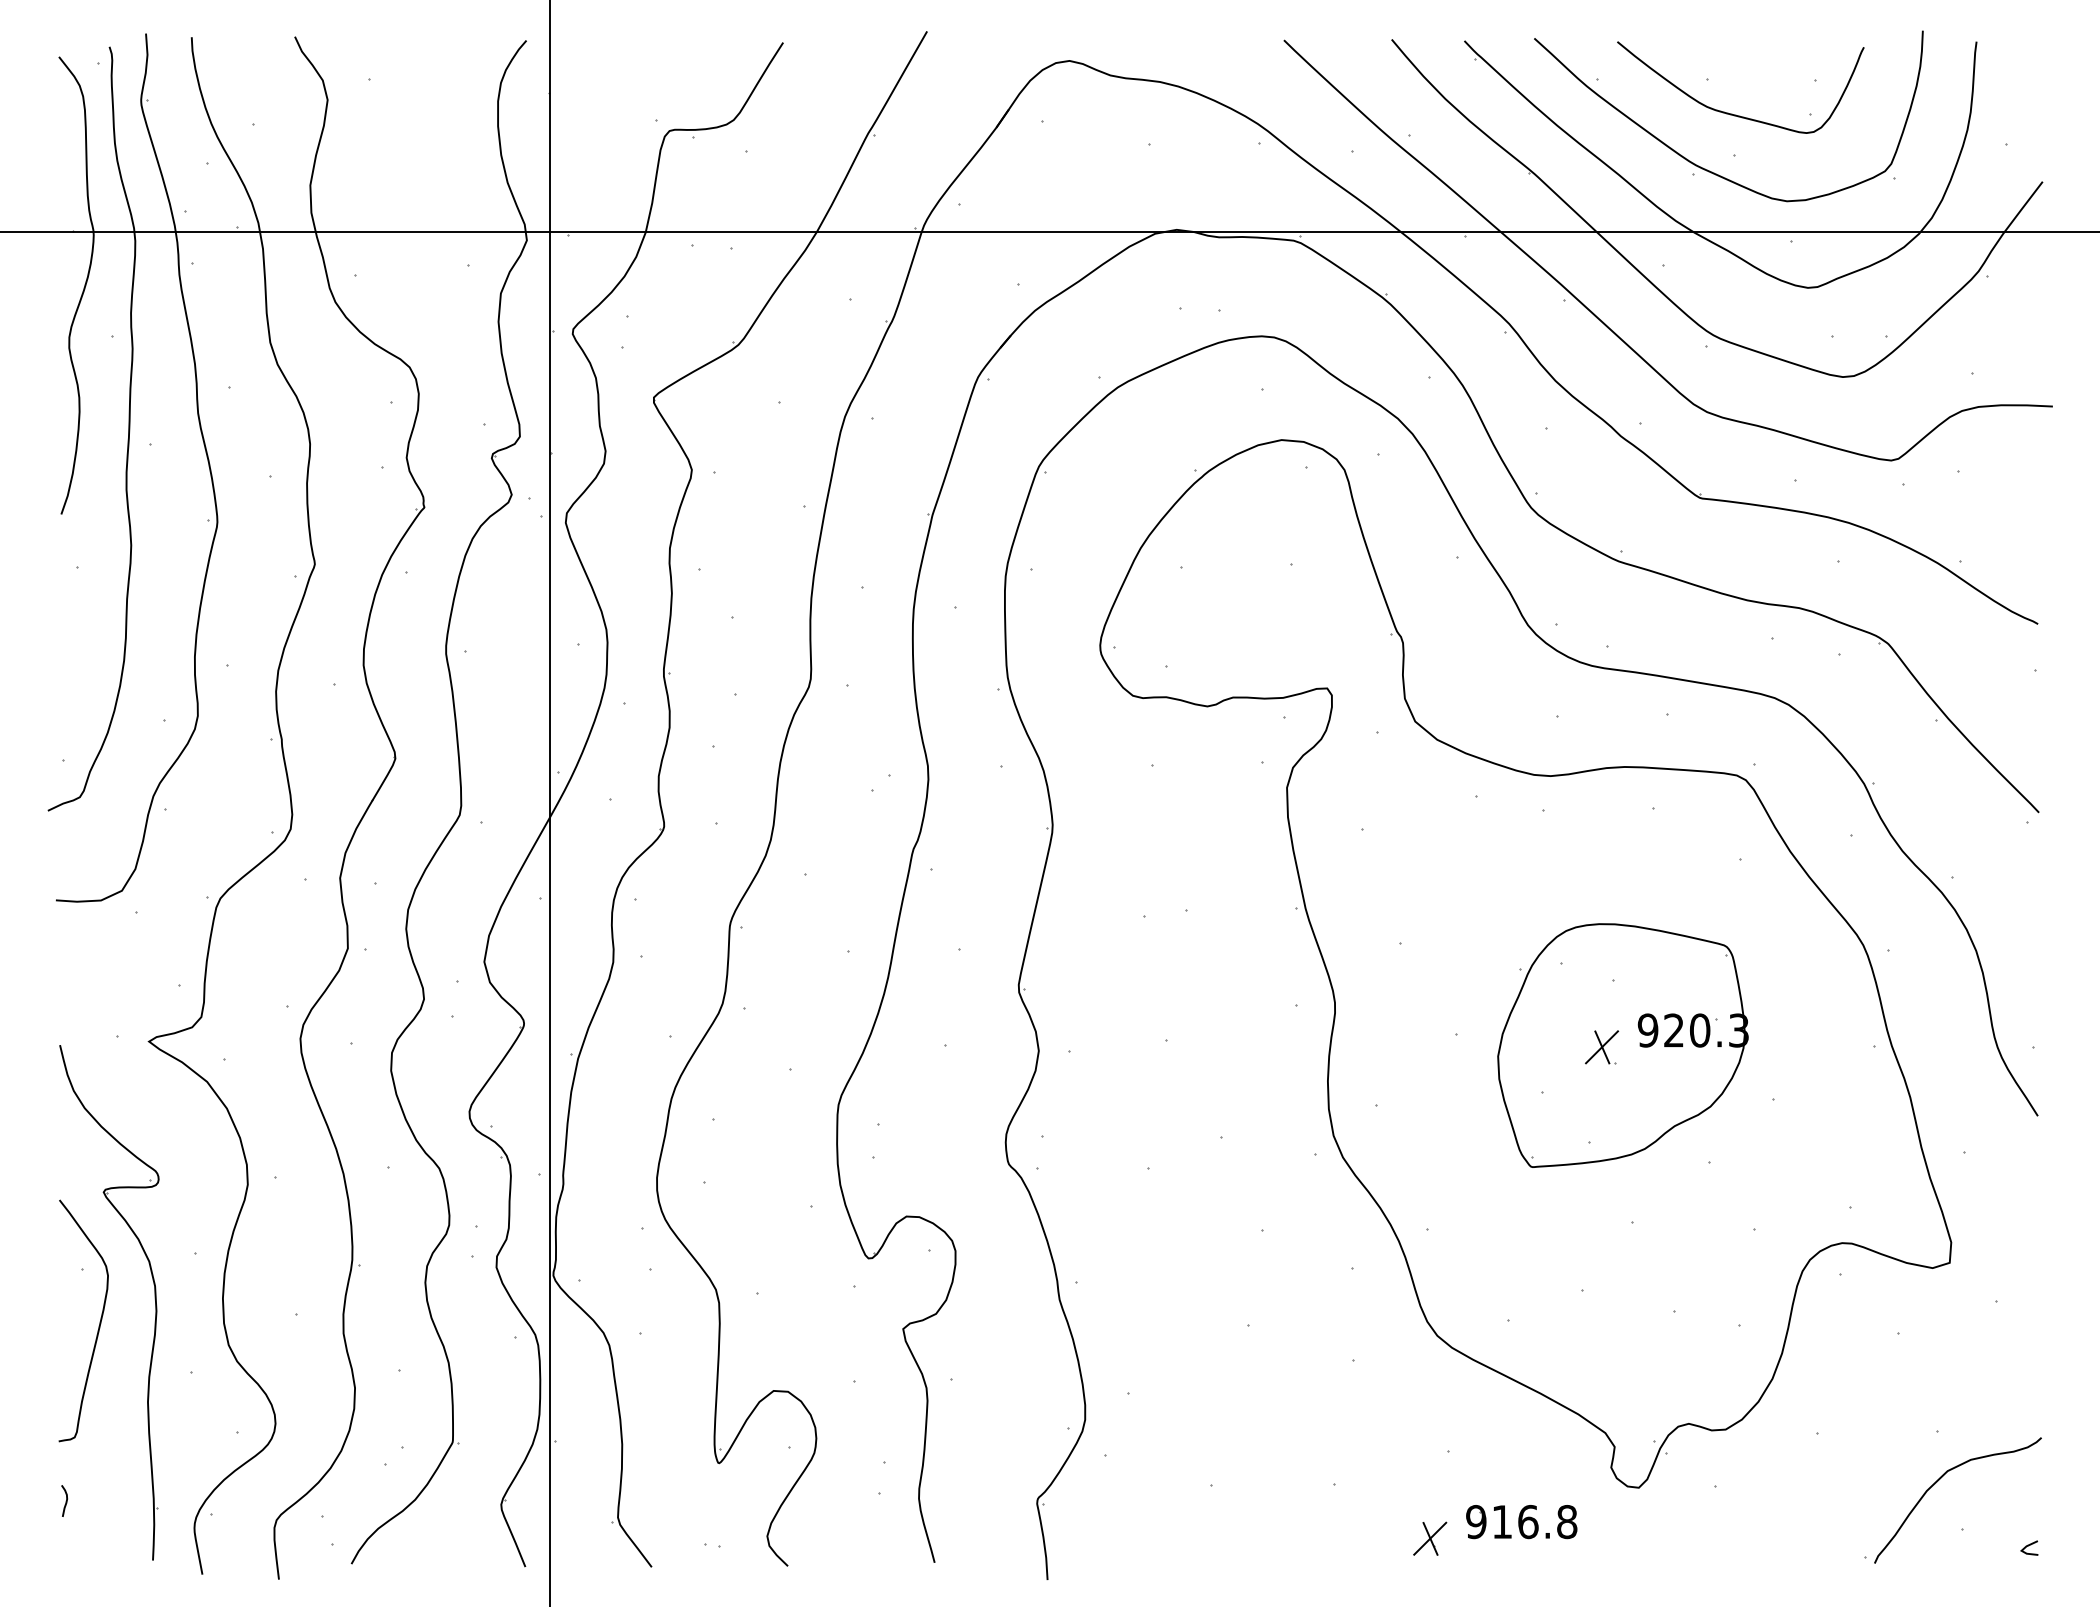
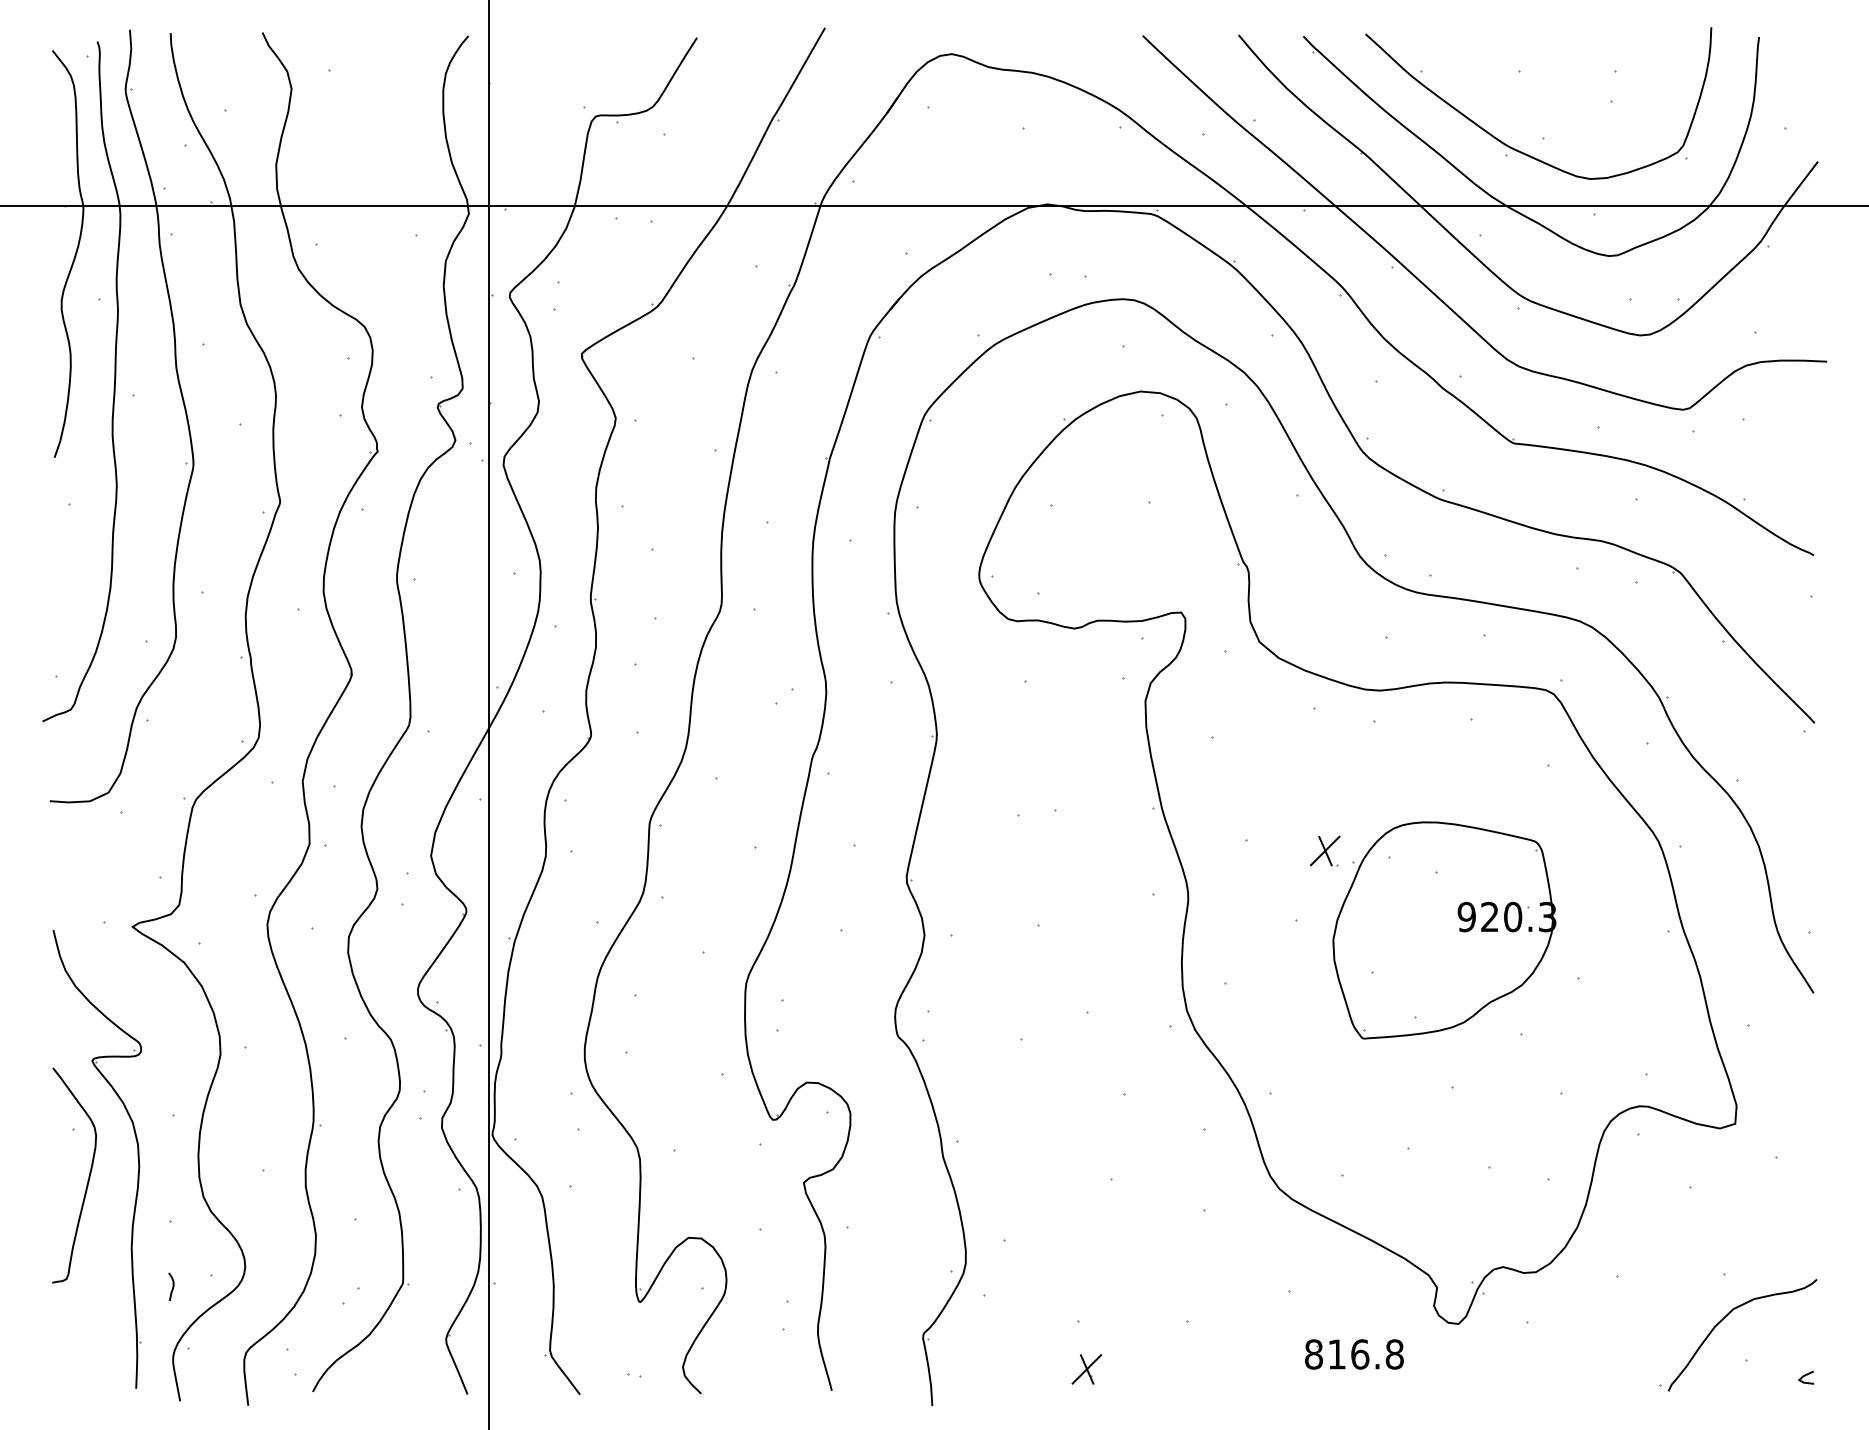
curve: (1732, 113) -> (1541, 100), removed
part: (1602, 1047) -> (1325, 851), moved
curve: (65, 1501) -> (172, 1287), moved
text: (1476, 1522) -> (1314, 1354), 916.8 -> 816.8
part: (1430, 1538) -> (1087, 1369), moved

